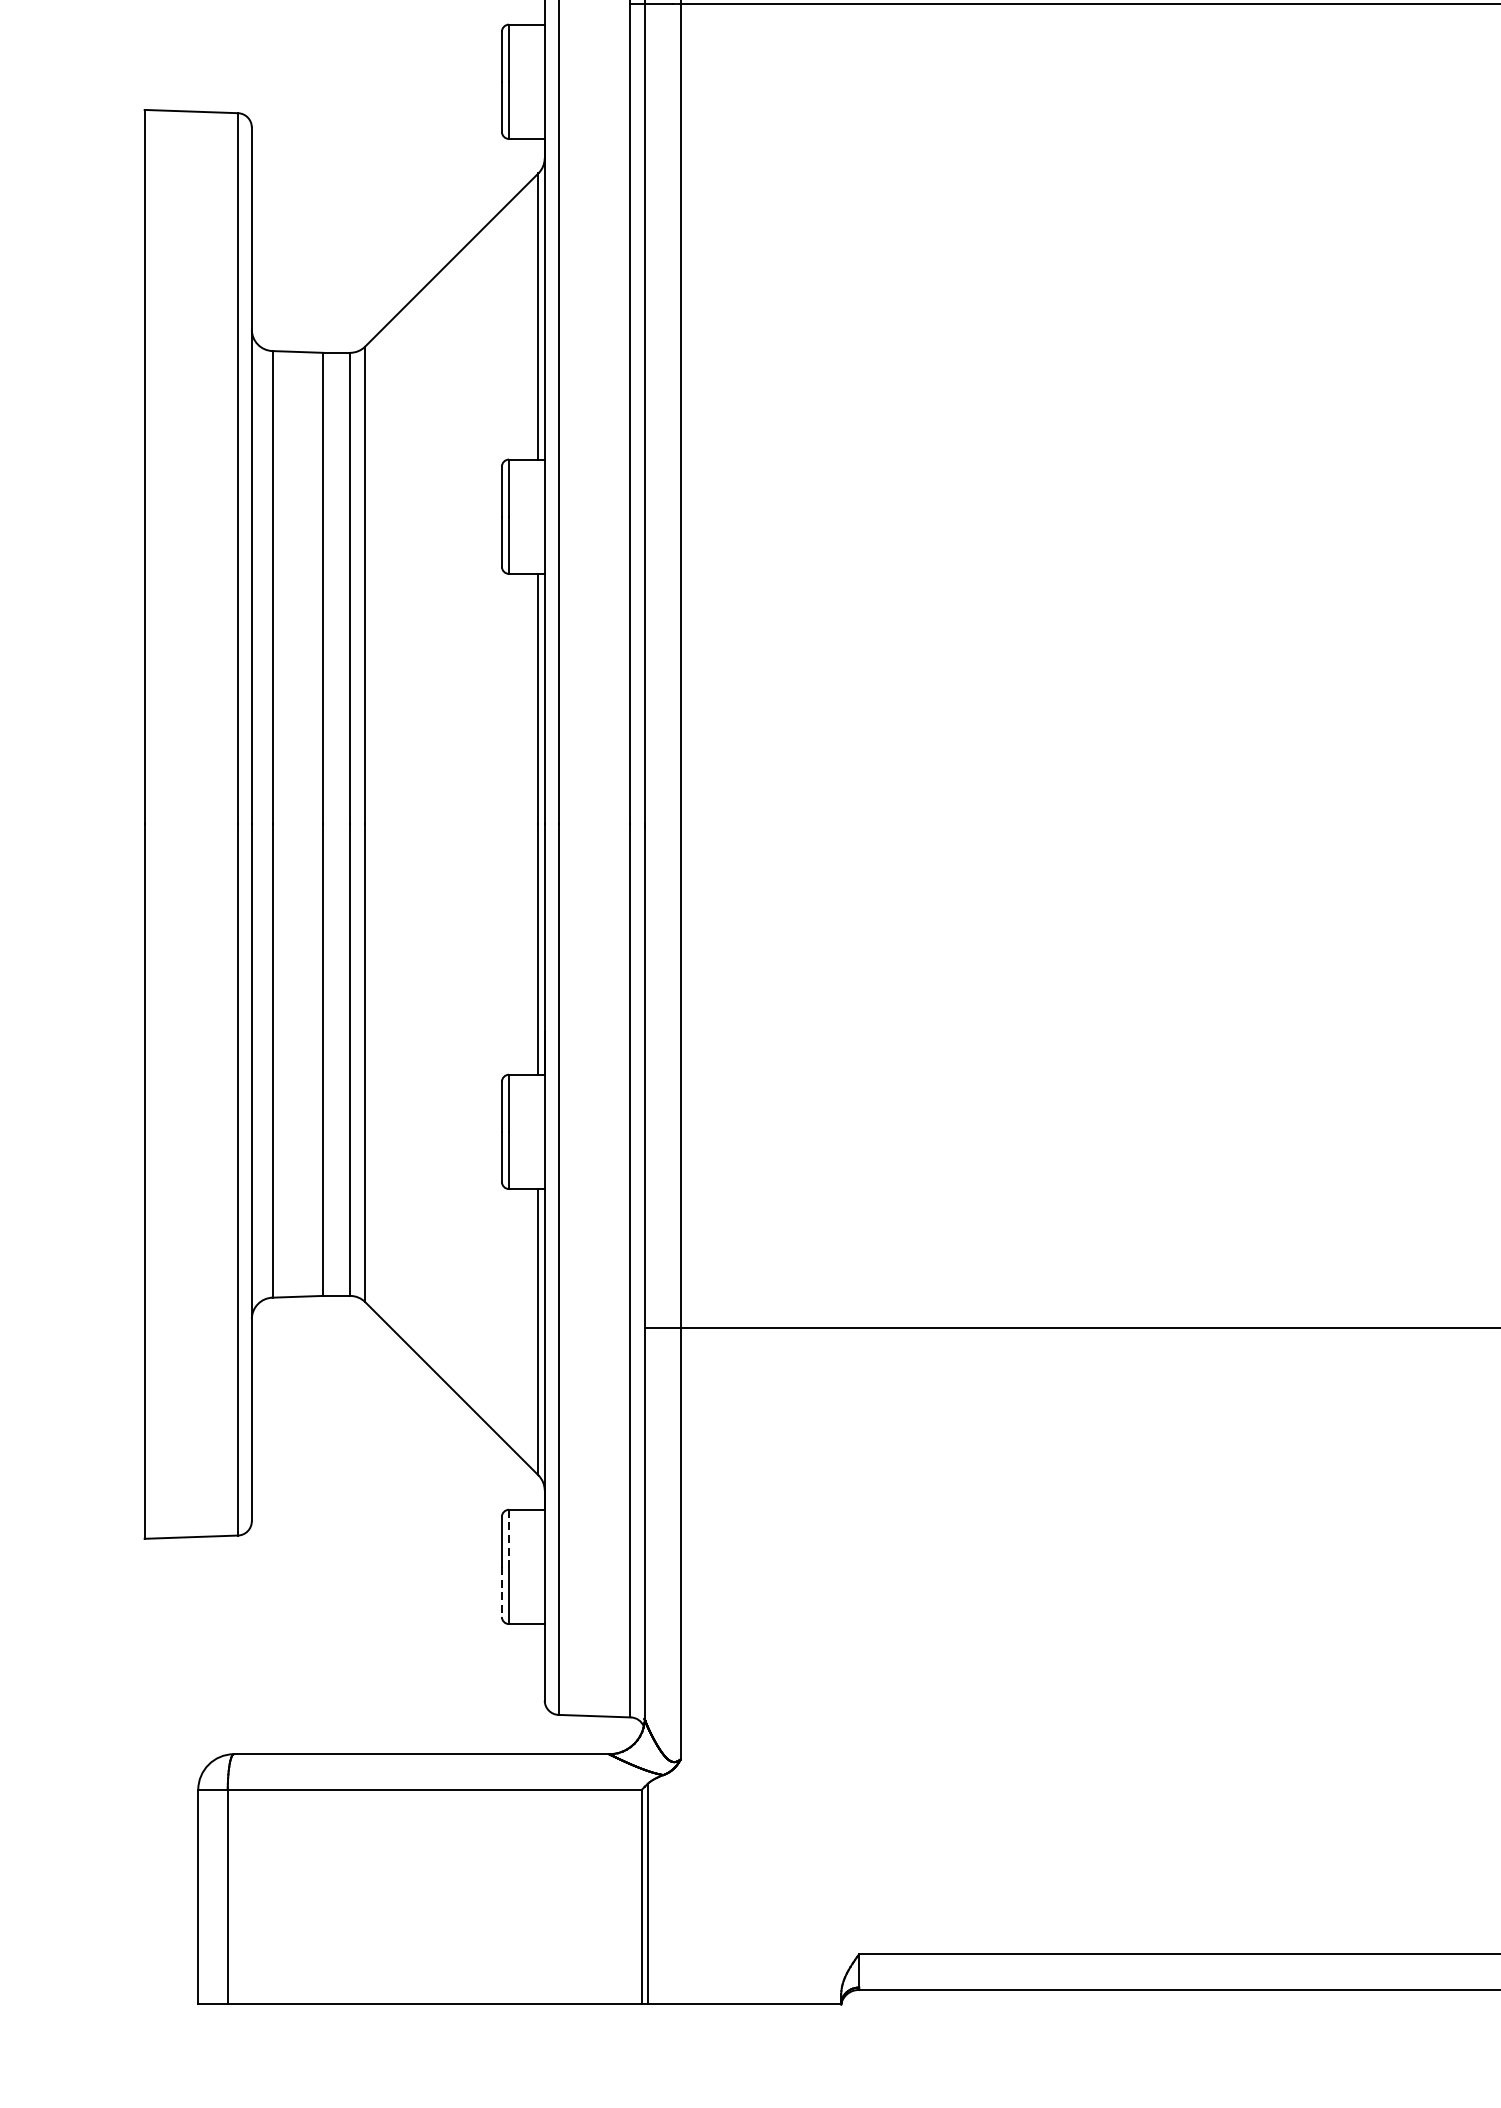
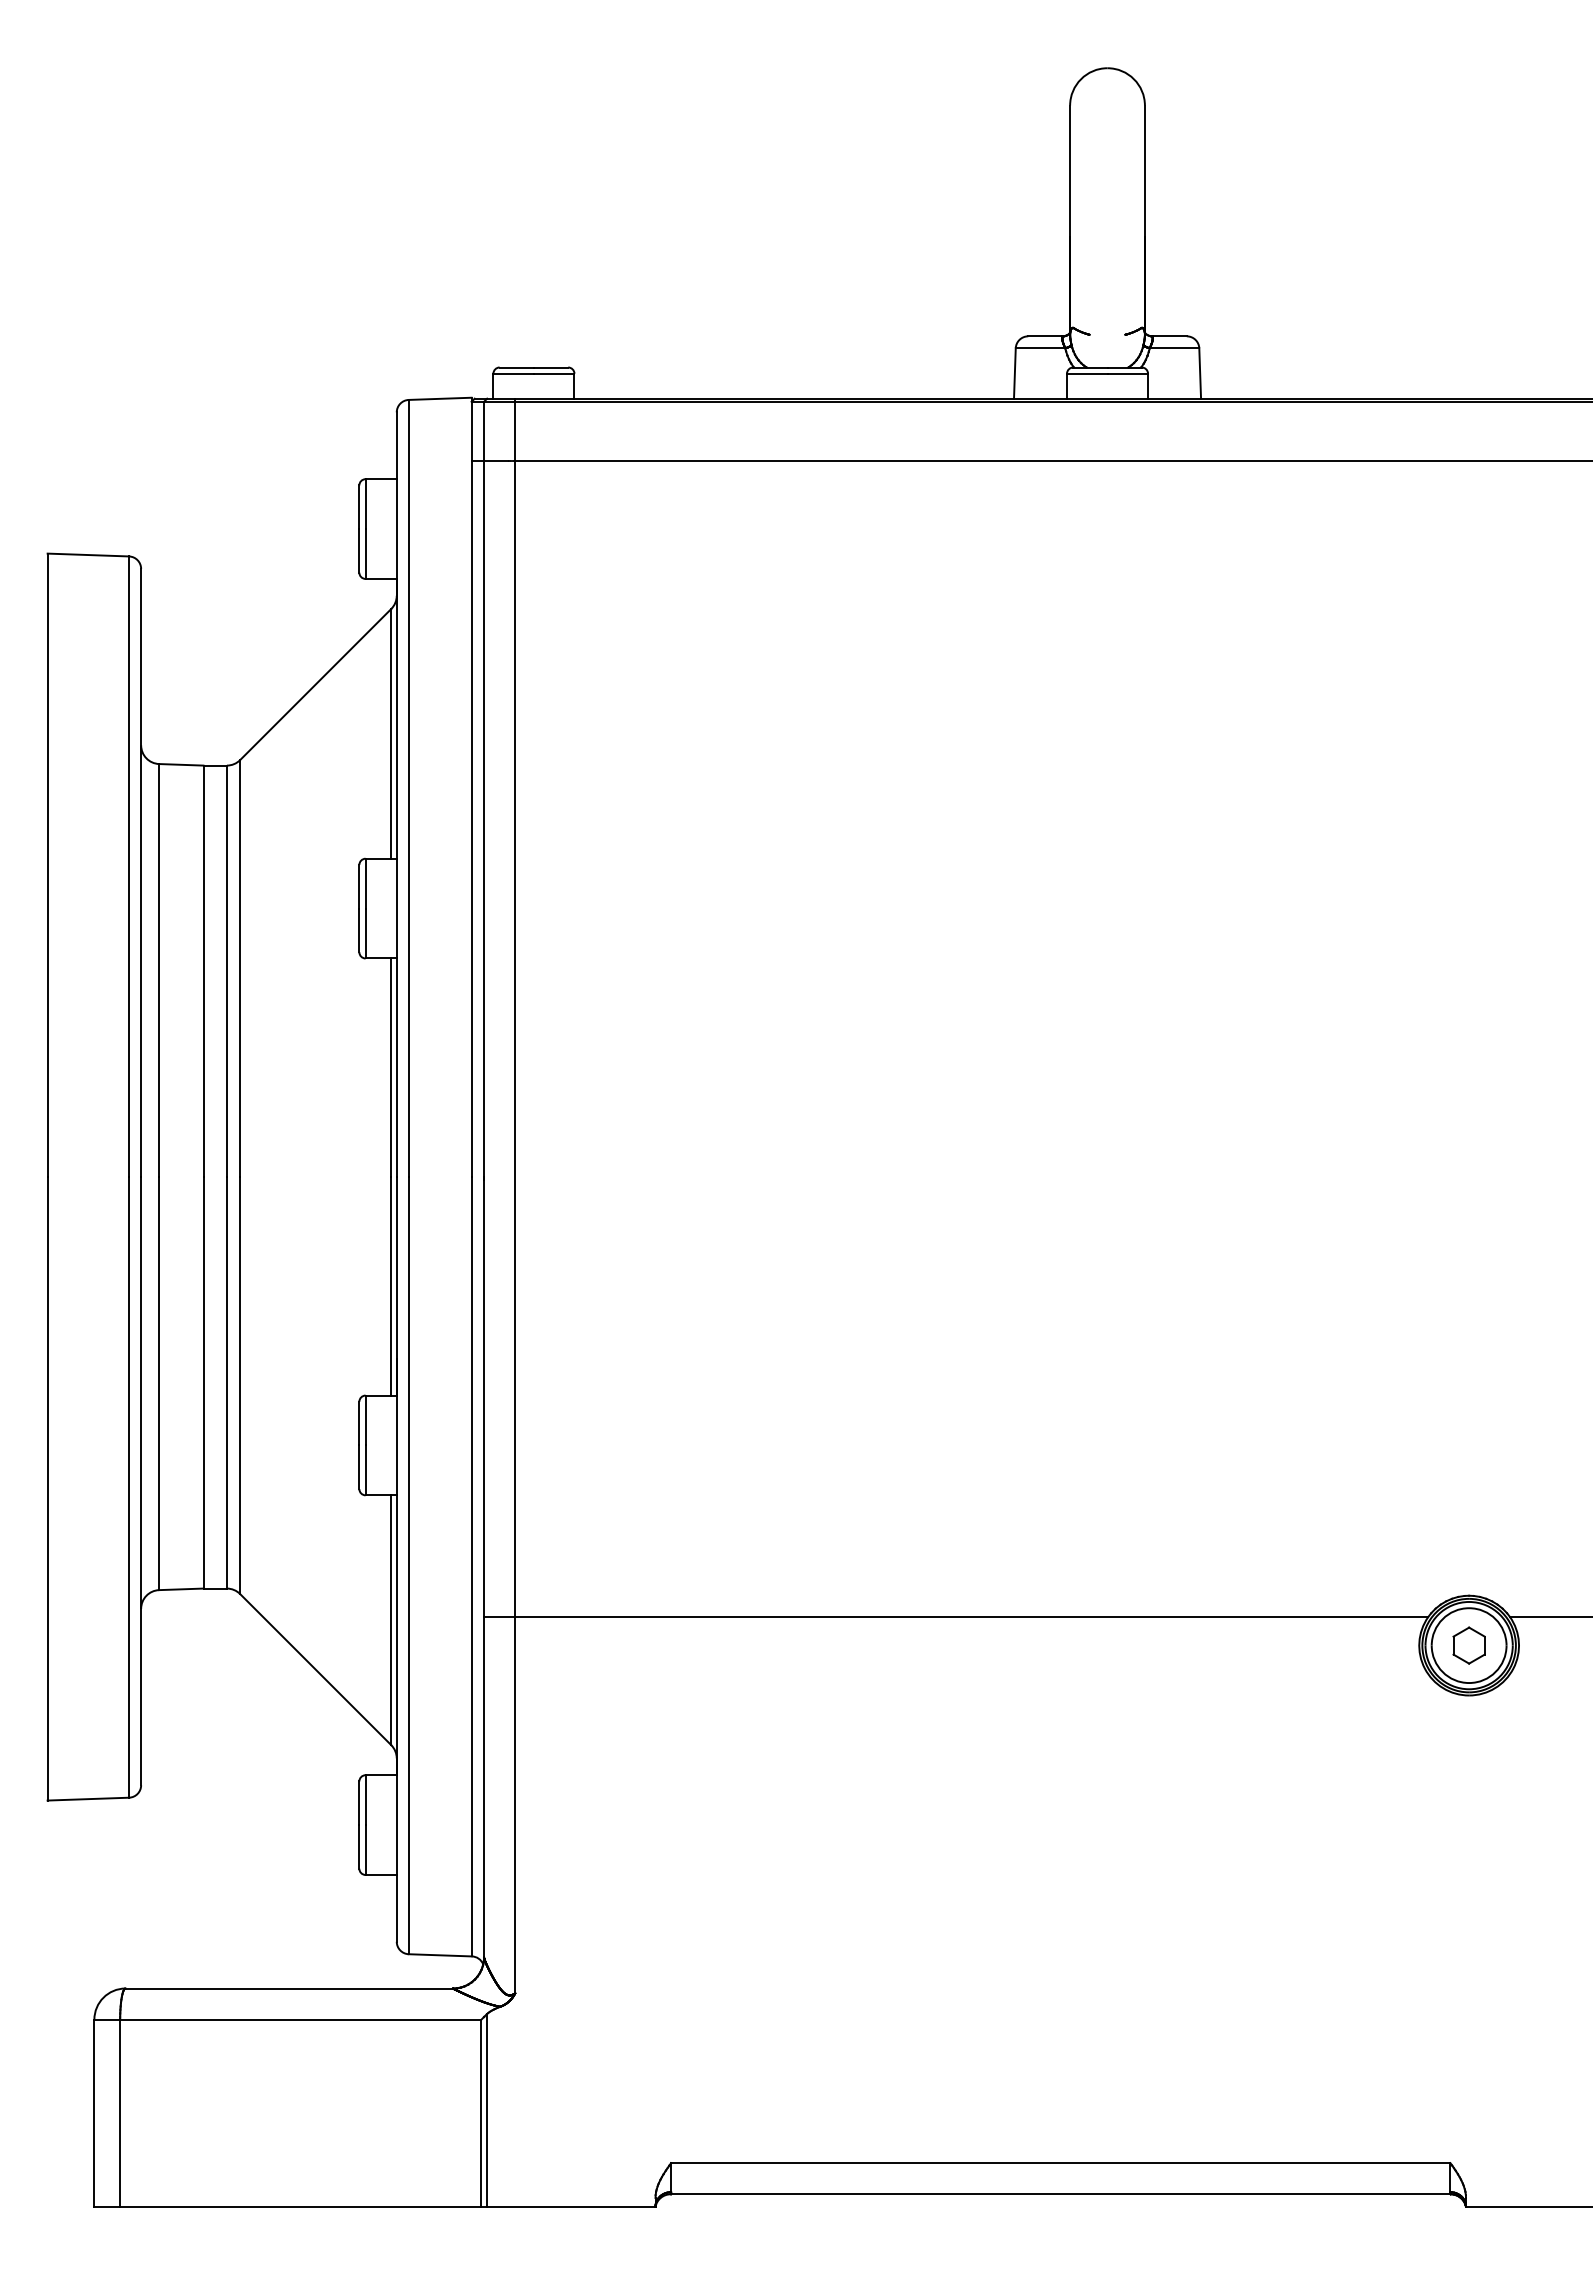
line: (508, 1538) -> (365, 1800), dashed -> solid
line: (502, 1591) -> (359, 1846), dashed -> solid

